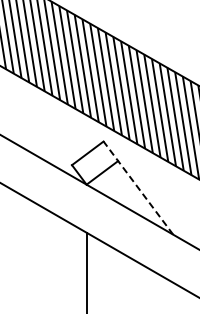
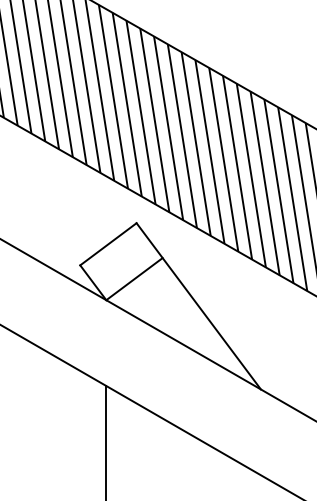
line: (138, 187) -> (198, 305), dashed -> solid

